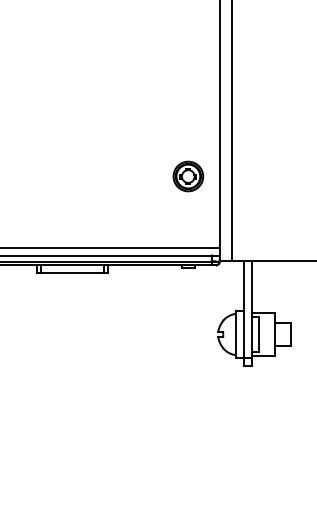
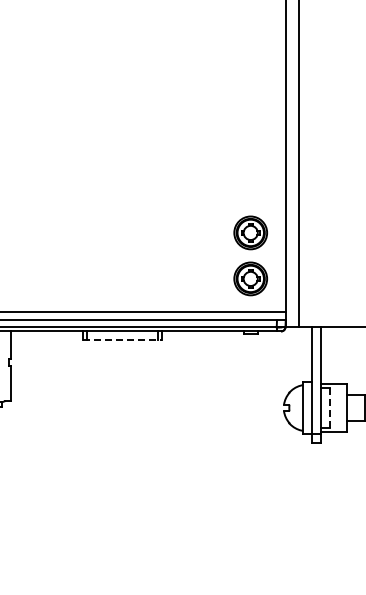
part: (188, 217) -> (250, 278), added
line: (72, 273) -> (122, 340), solid -> dashed
line: (259, 334) -> (329, 408), solid -> dashed

